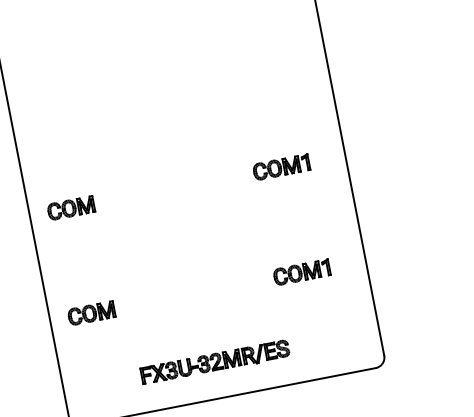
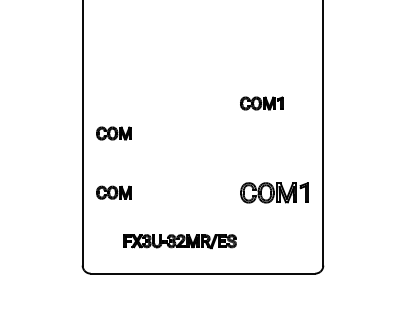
part: (281, 167) -> (261, 103), moved
part: (70, 208) -> (113, 133), moved
part: (301, 272) -> (274, 192), size x1.6
part: (214, 362) -> (179, 241), moved

